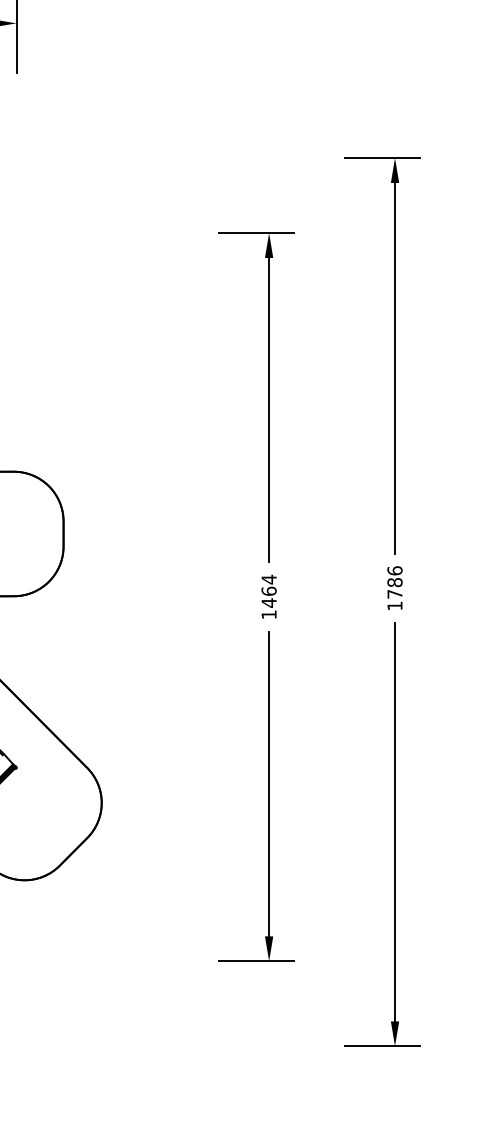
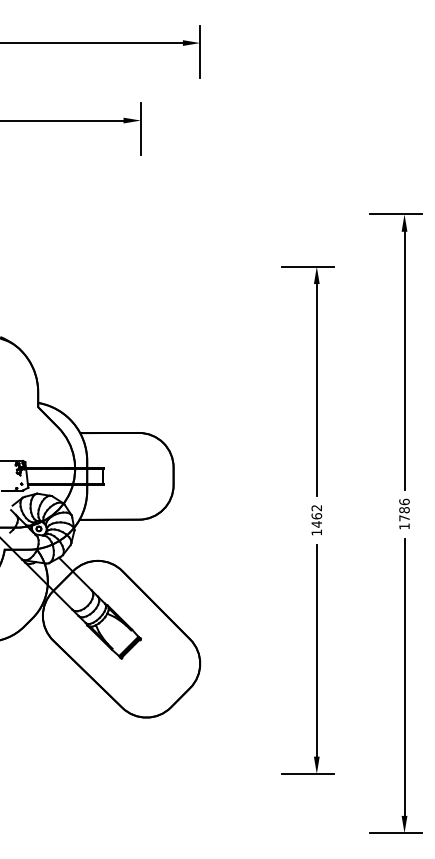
text: (268, 578) -> (316, 507), 1464 -> 1462

